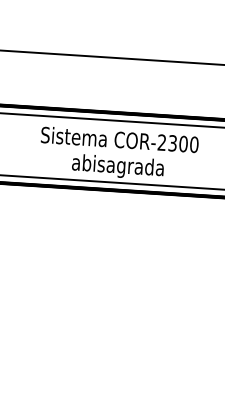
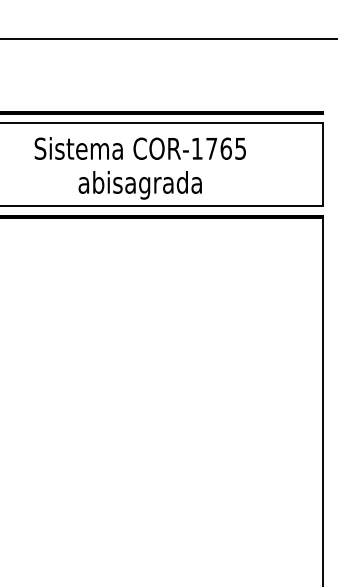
text: (177, 143) -> (218, 148), COR-2300 -> COR-1765

